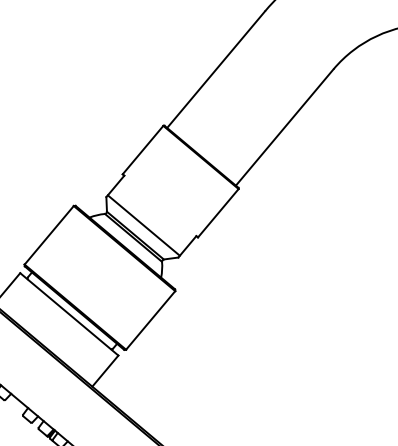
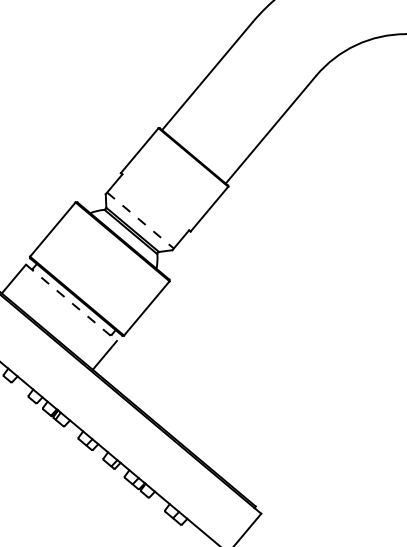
line: (143, 225) -> (140, 220), solid -> dashed
line: (69, 315) -> (71, 303), solid -> dashed

